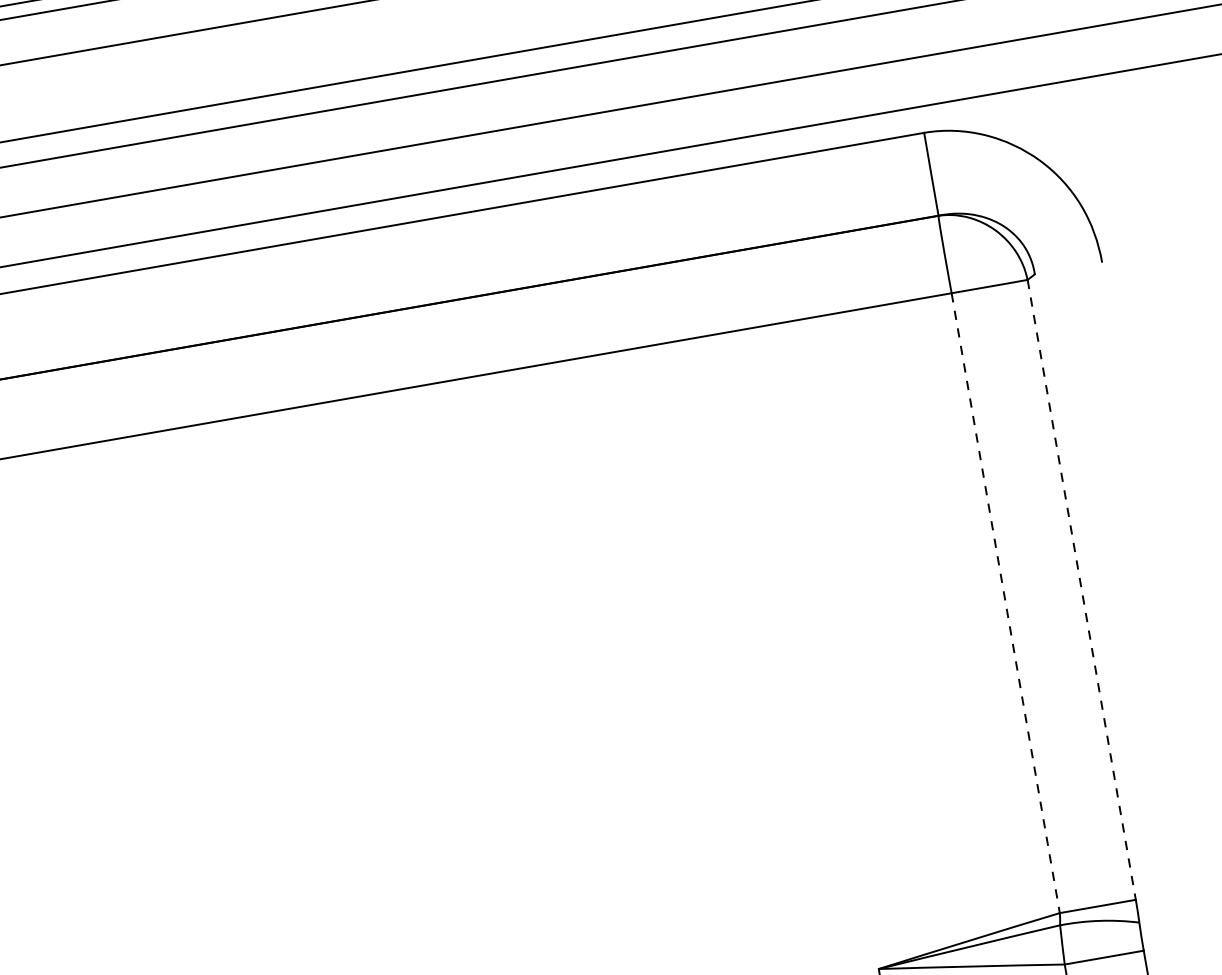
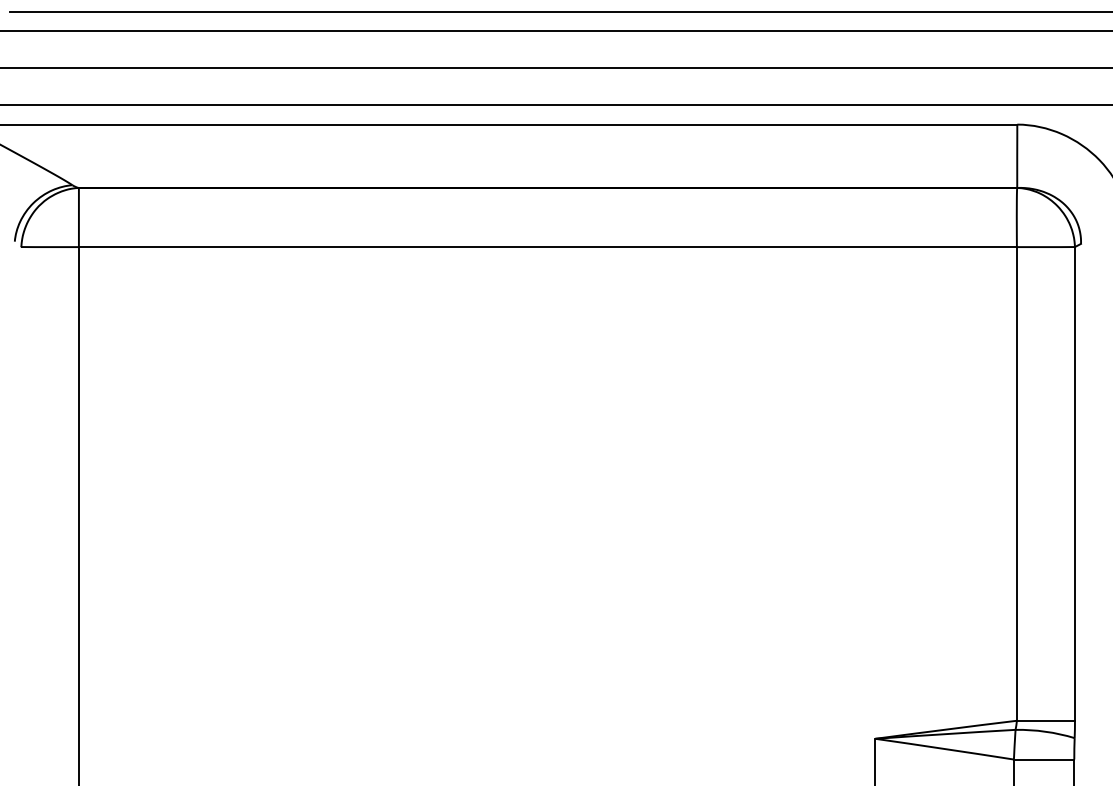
line: (1080, 589) -> (1074, 483), dashed -> solid
line: (1005, 602) -> (1016, 483), dashed -> solid

